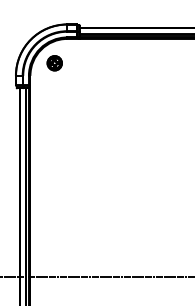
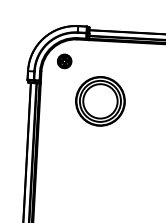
part: (95, 104) -> (100, 101), added

